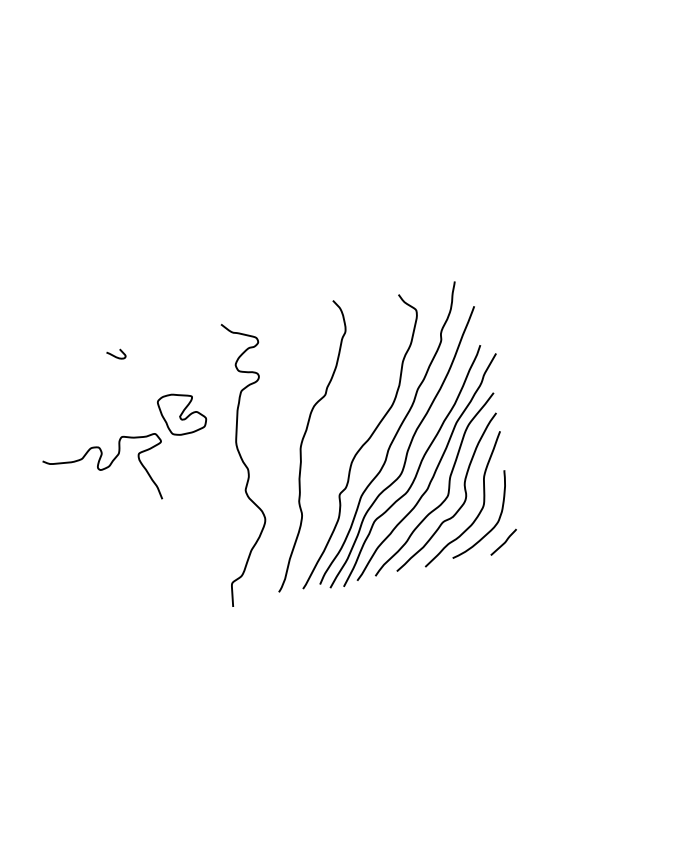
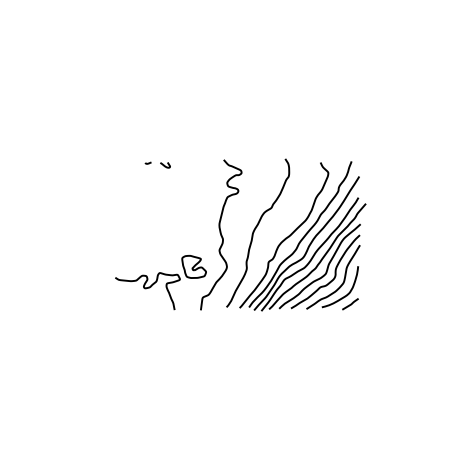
curve: (82, 356) -> (147, 162), added
part: (126, 453) -> (160, 282), moved

